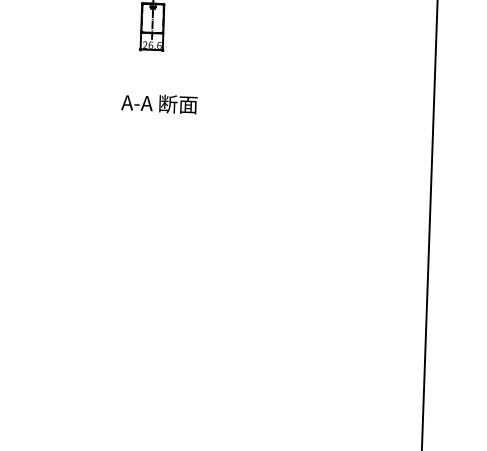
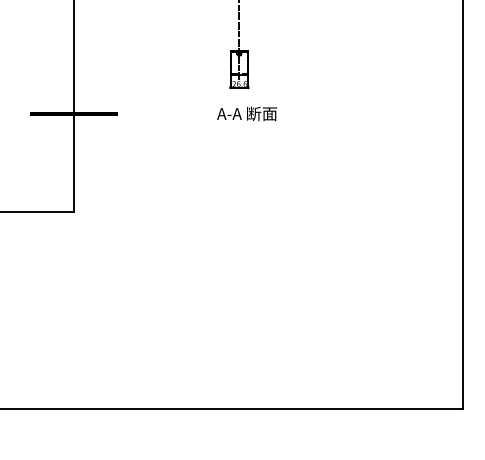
text: (158, 103) -> (246, 113), moved

